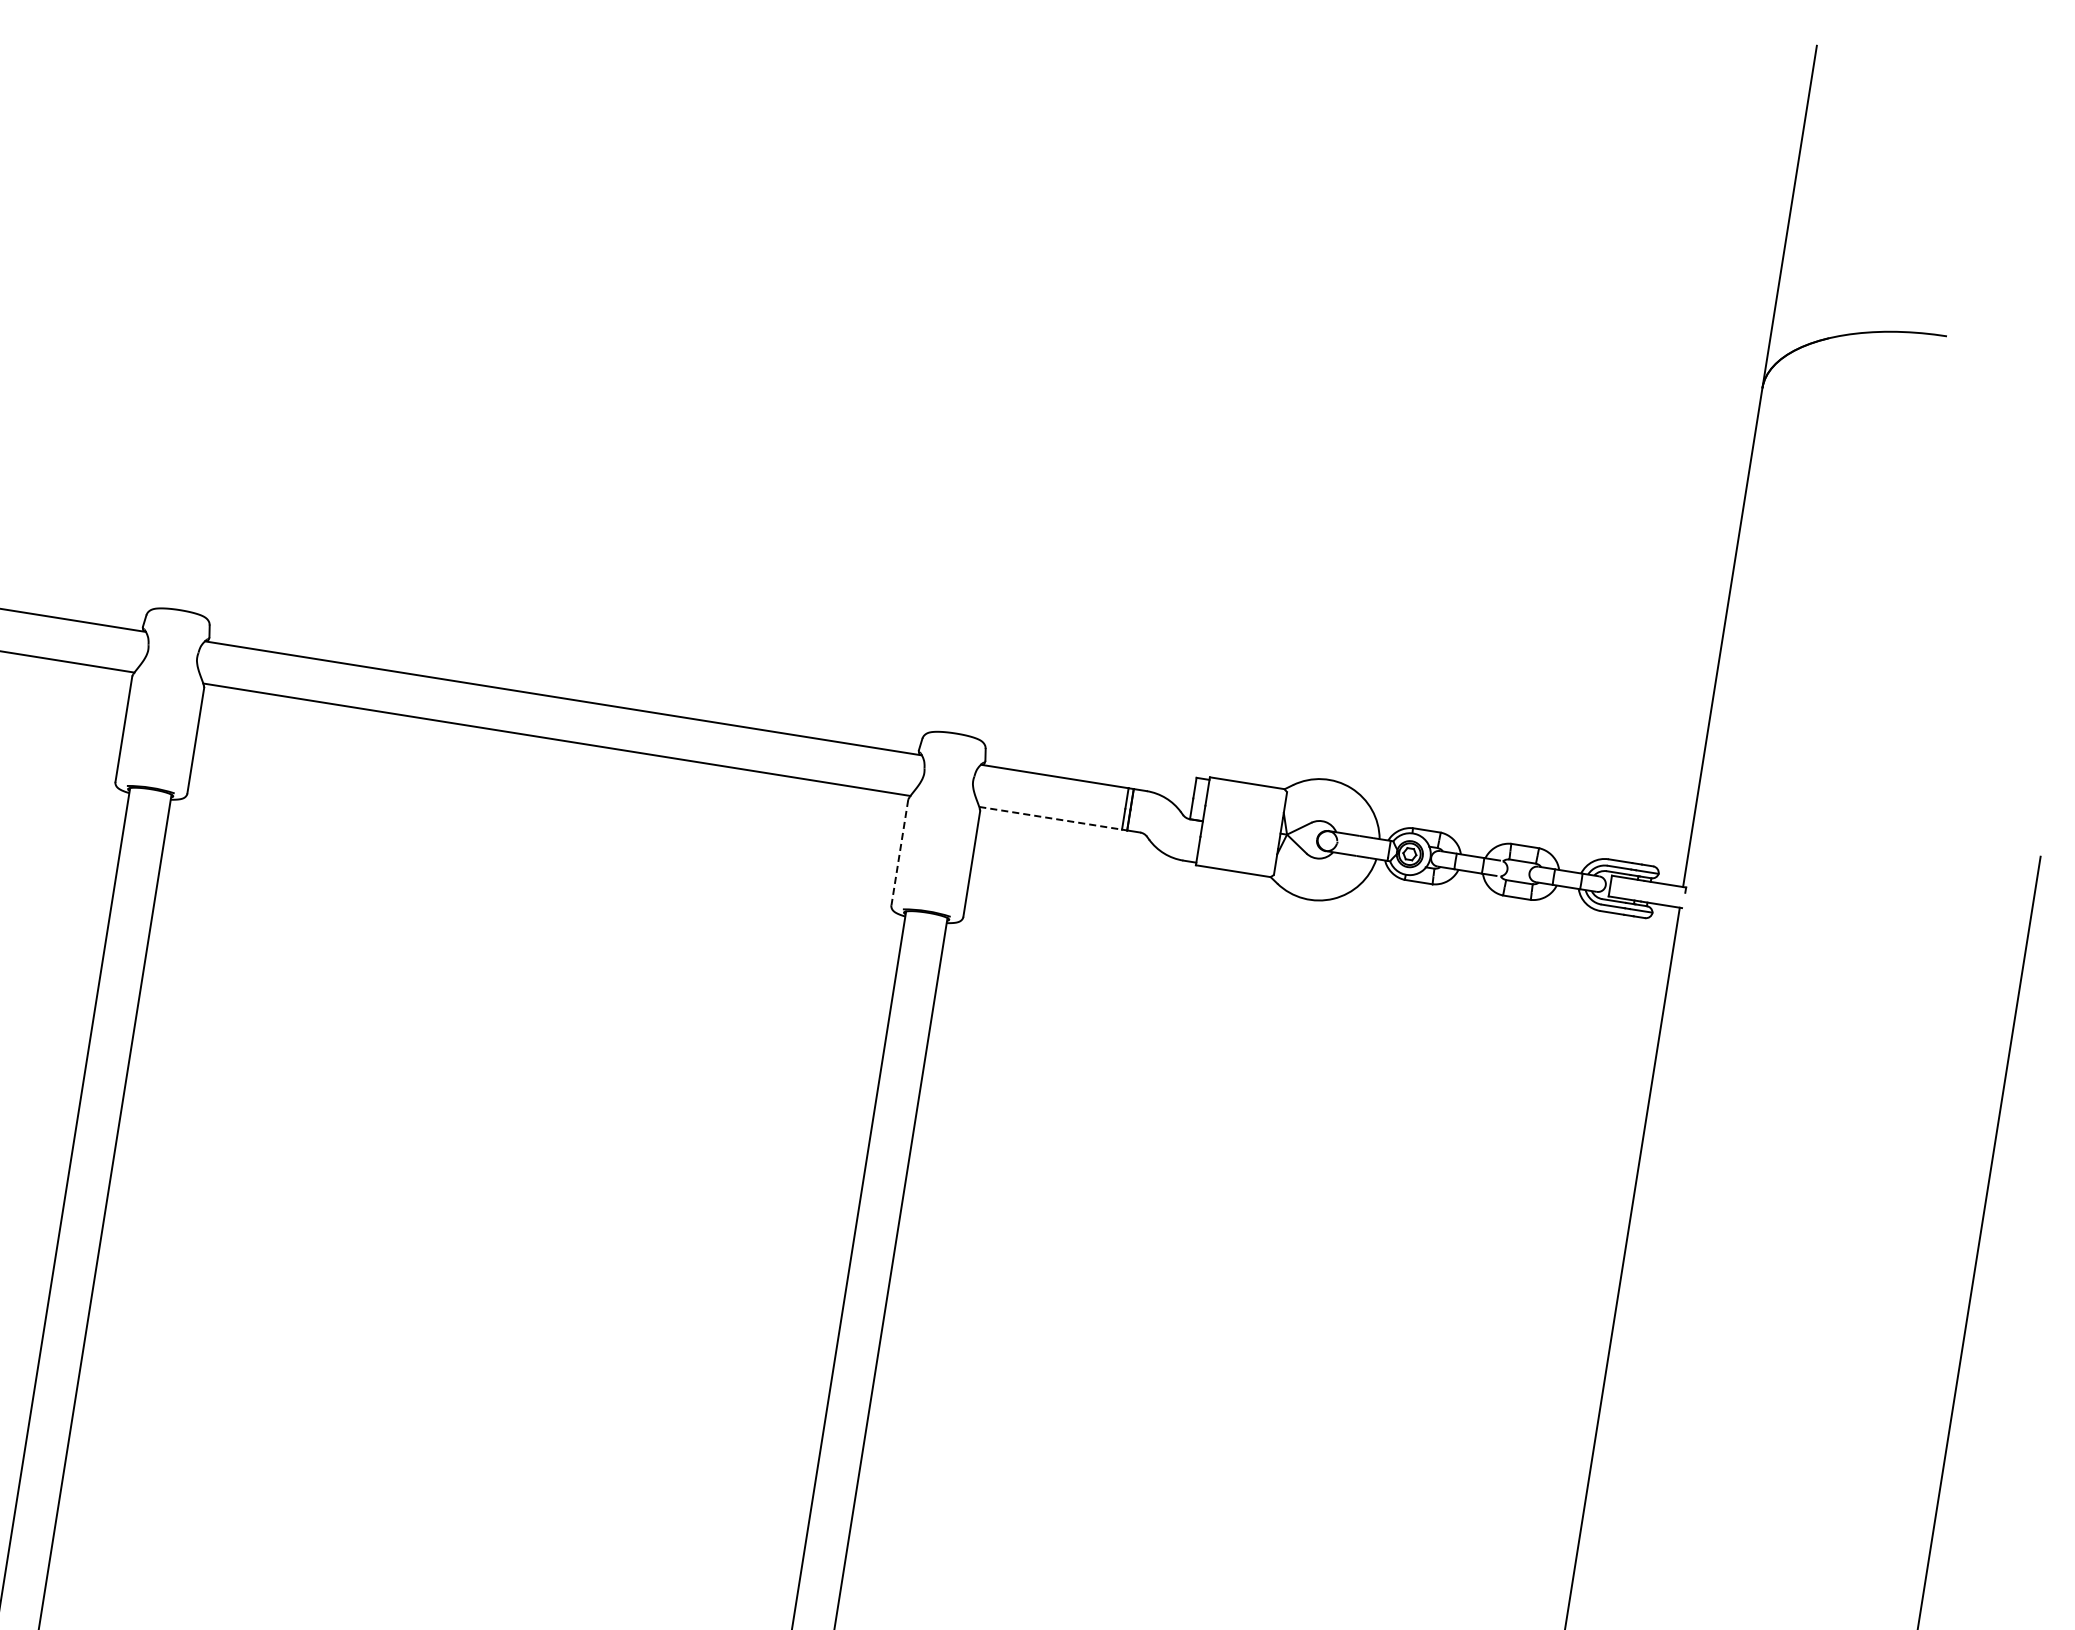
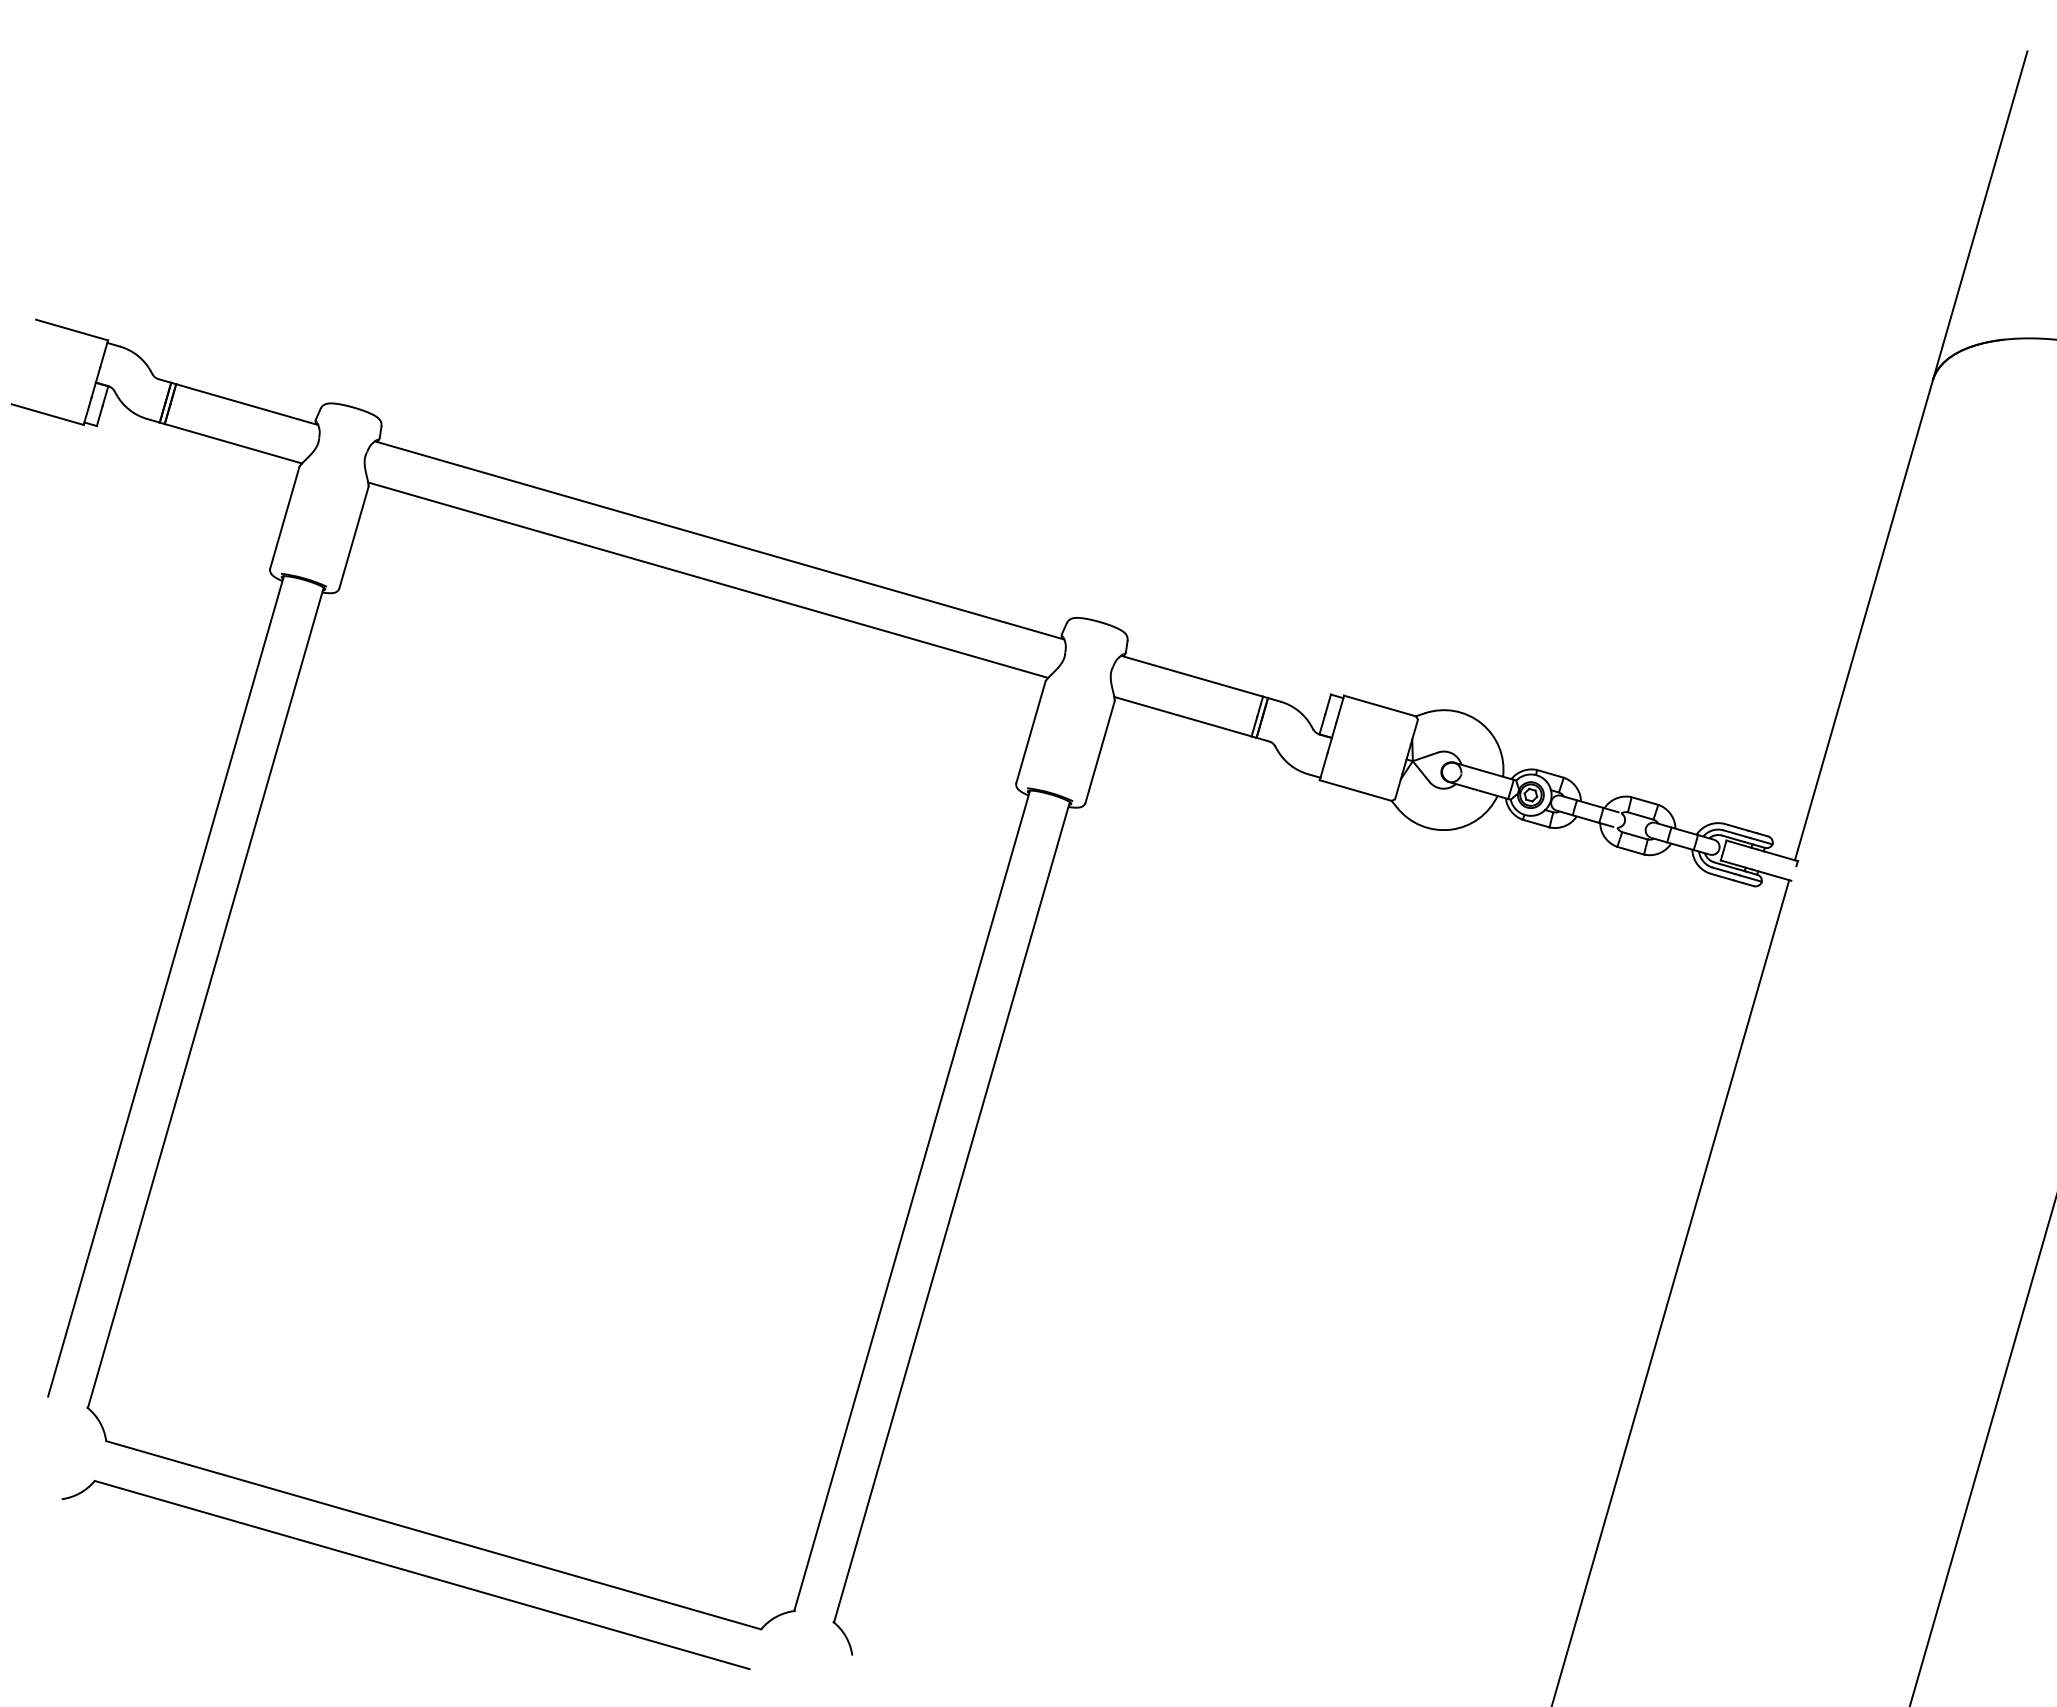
line: (1051, 818) -> (1183, 716), dashed -> solid
line: (899, 852) -> (1030, 732), dashed -> solid

